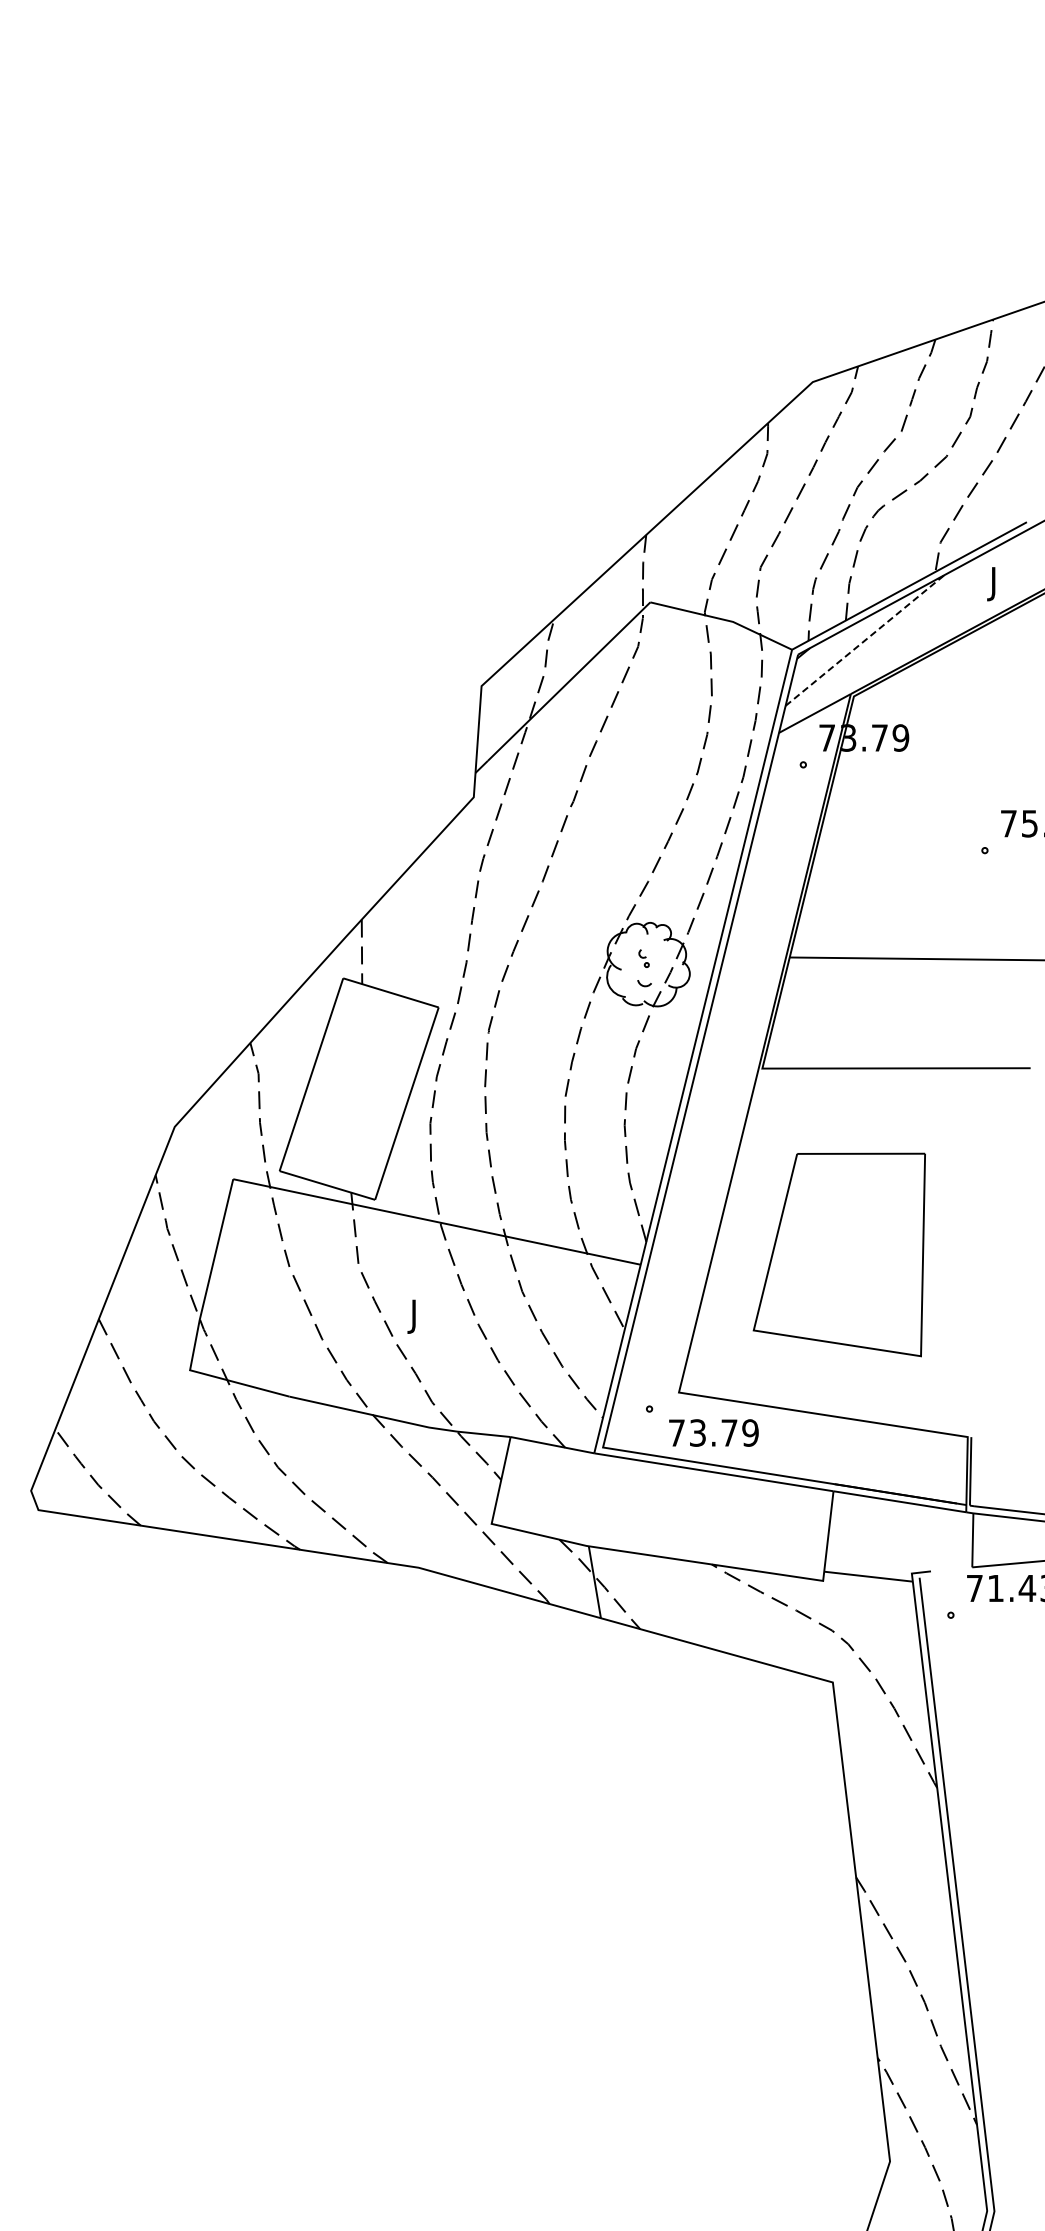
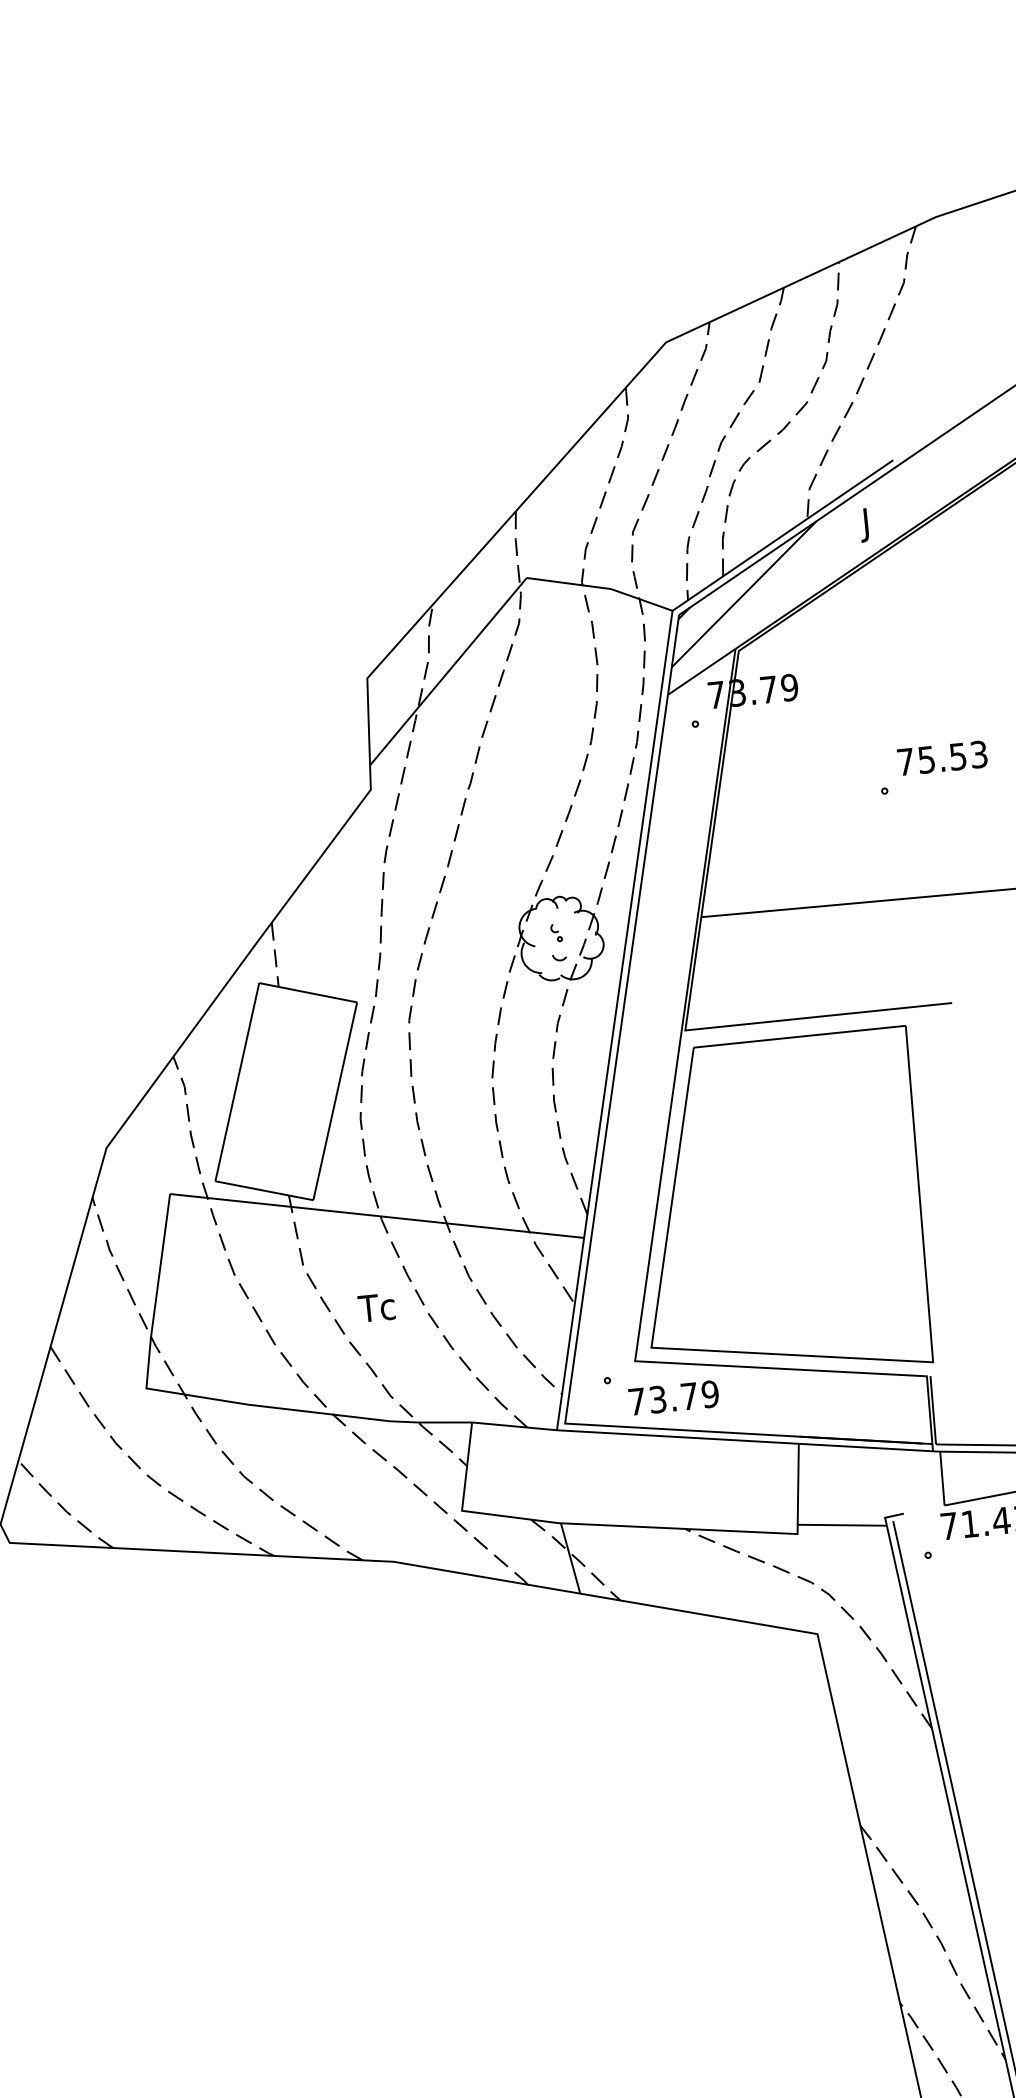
line: (865, 640) -> (744, 594), dashed -> solid
part: (839, 1254) -> (780, 1207), size x1.67
text: (426, 1316) -> (376, 1311), J -> Tc

